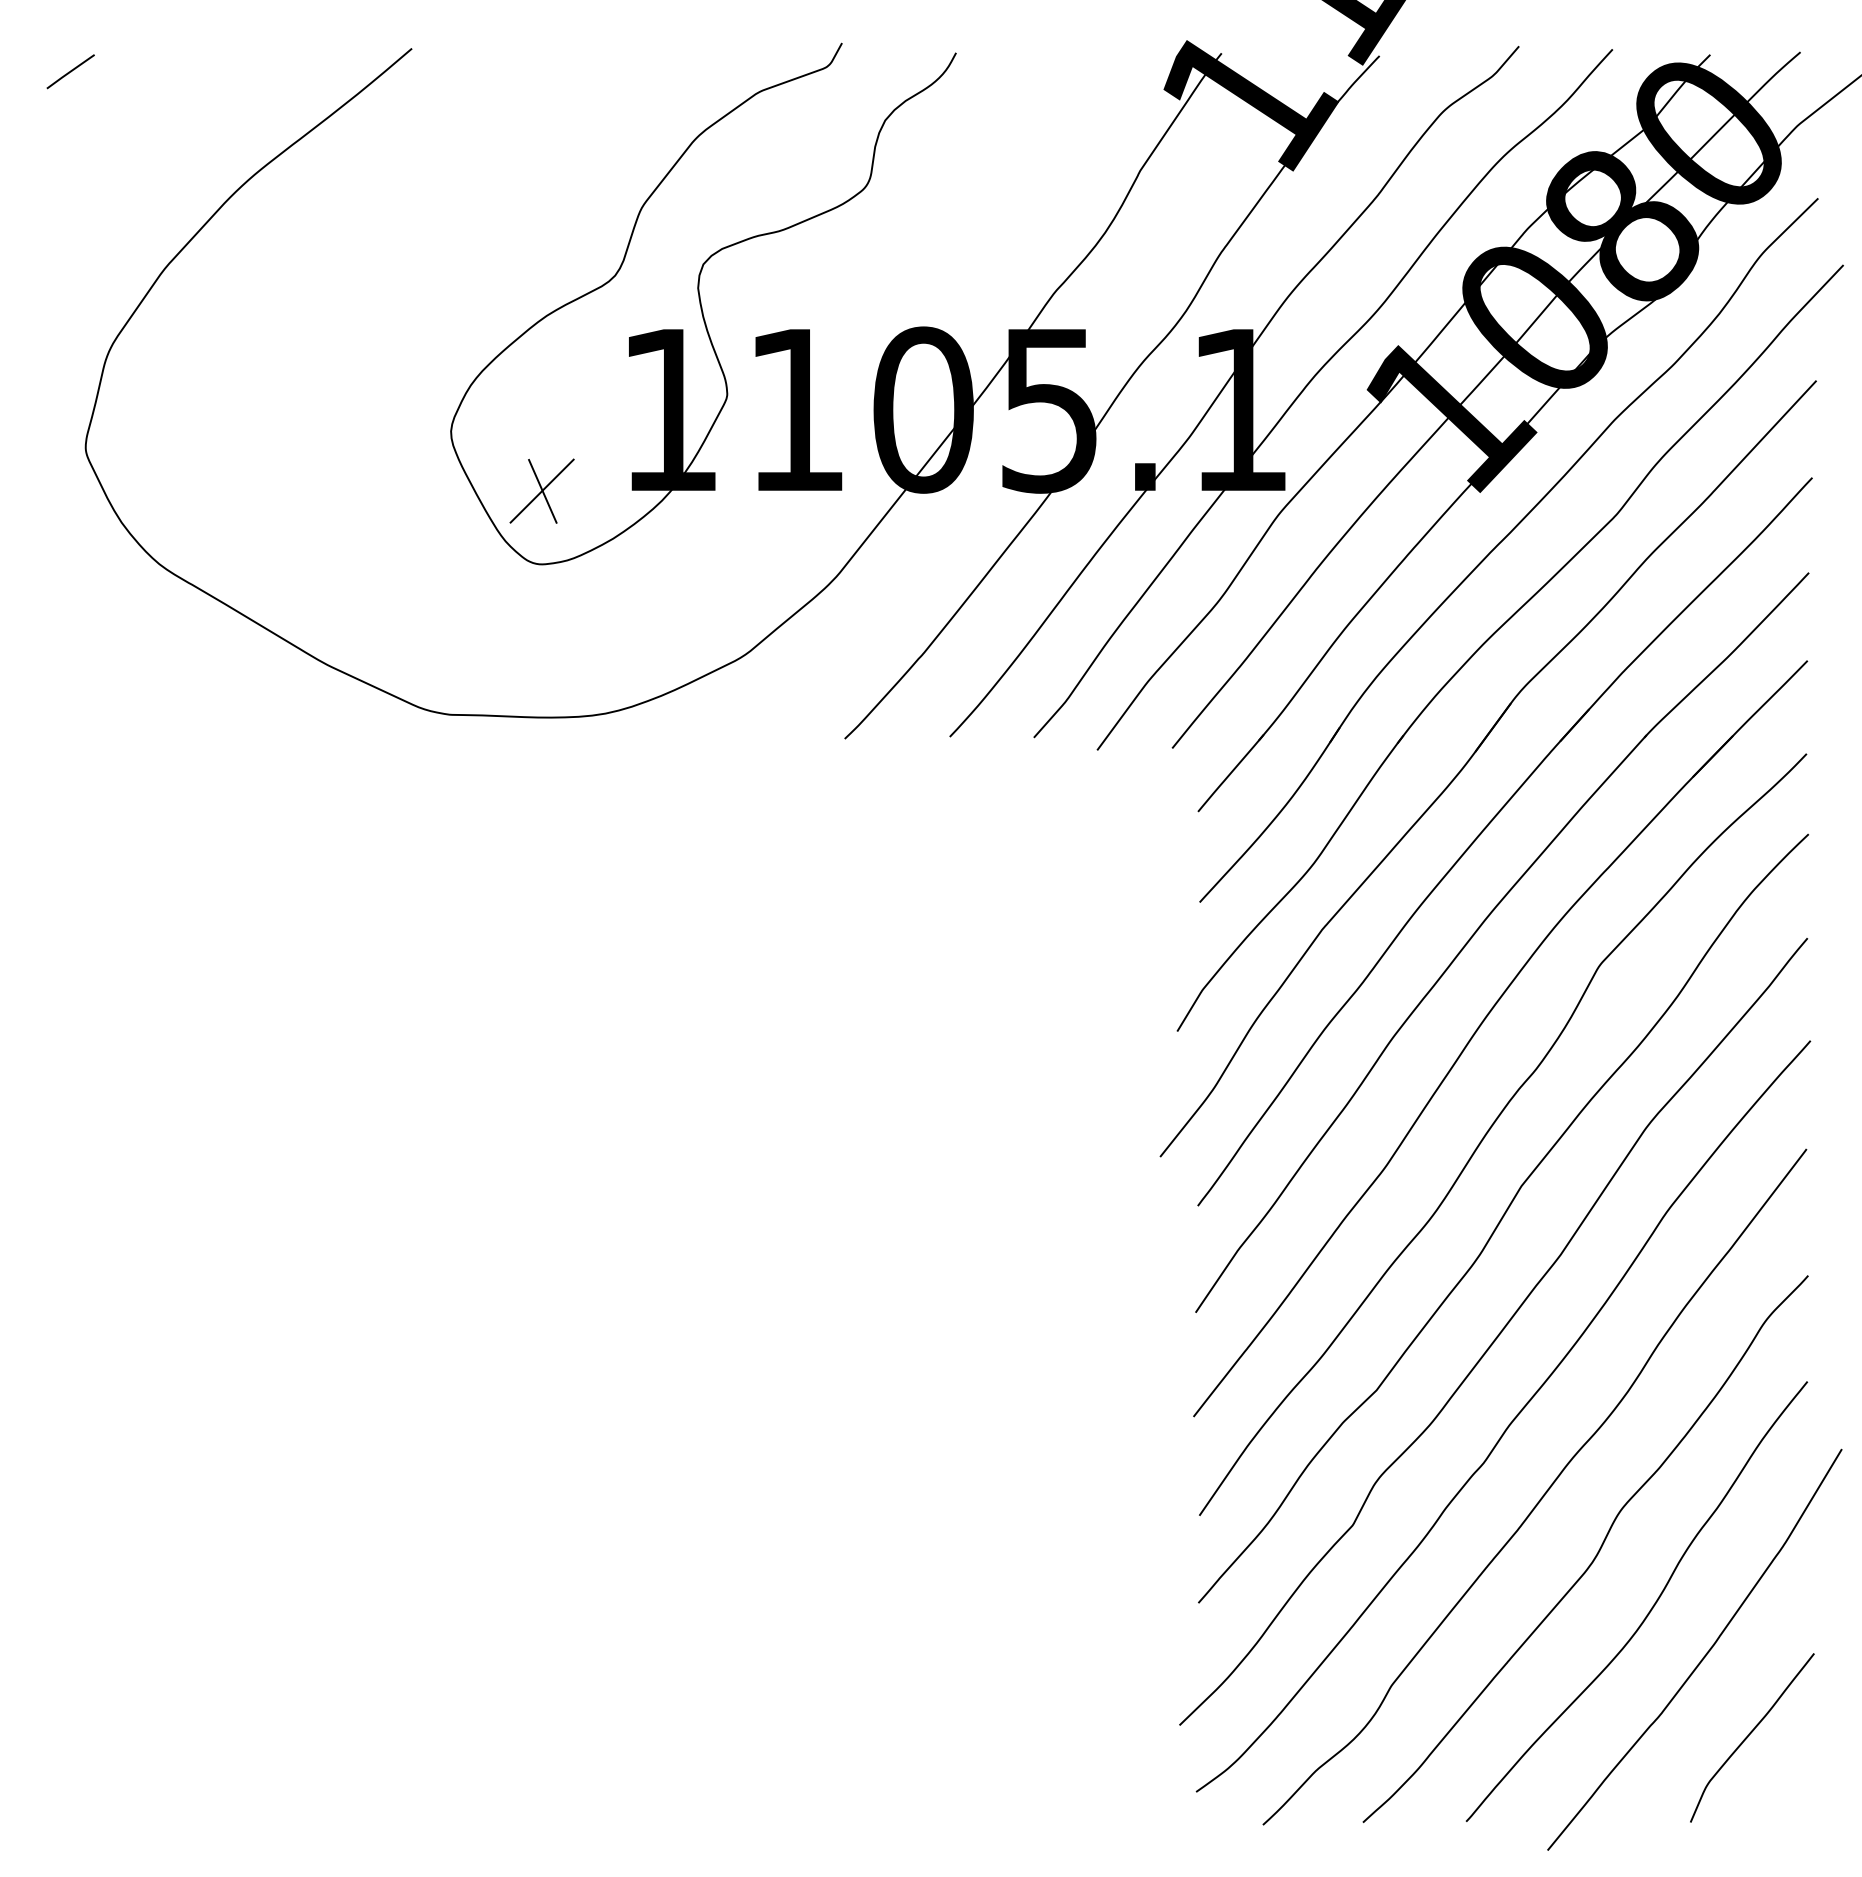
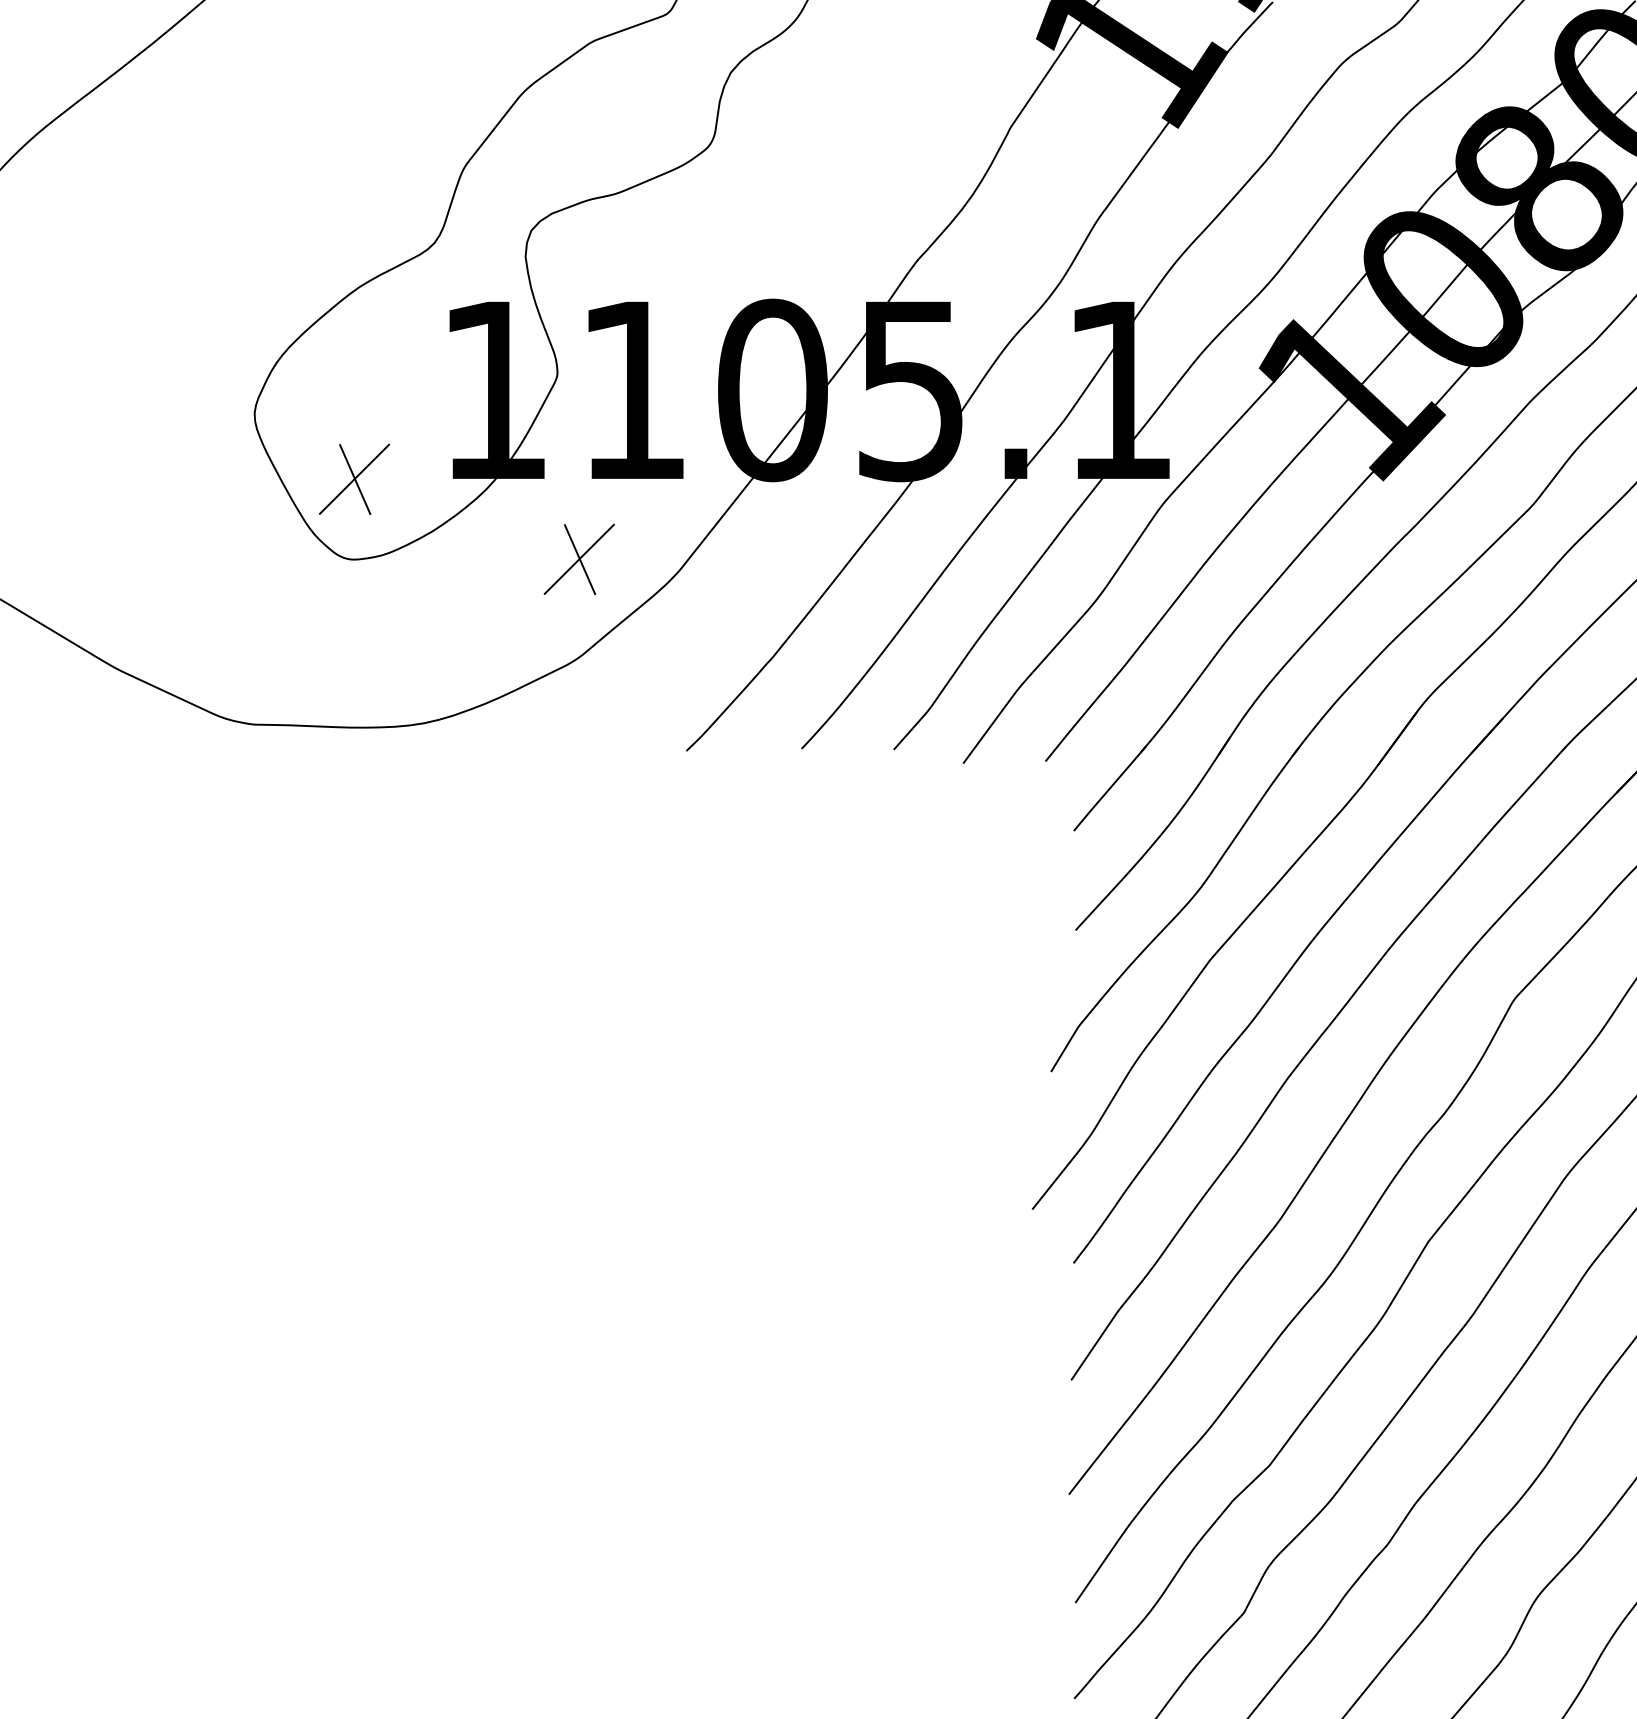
part: (746, 563) -> (578, 558), added

